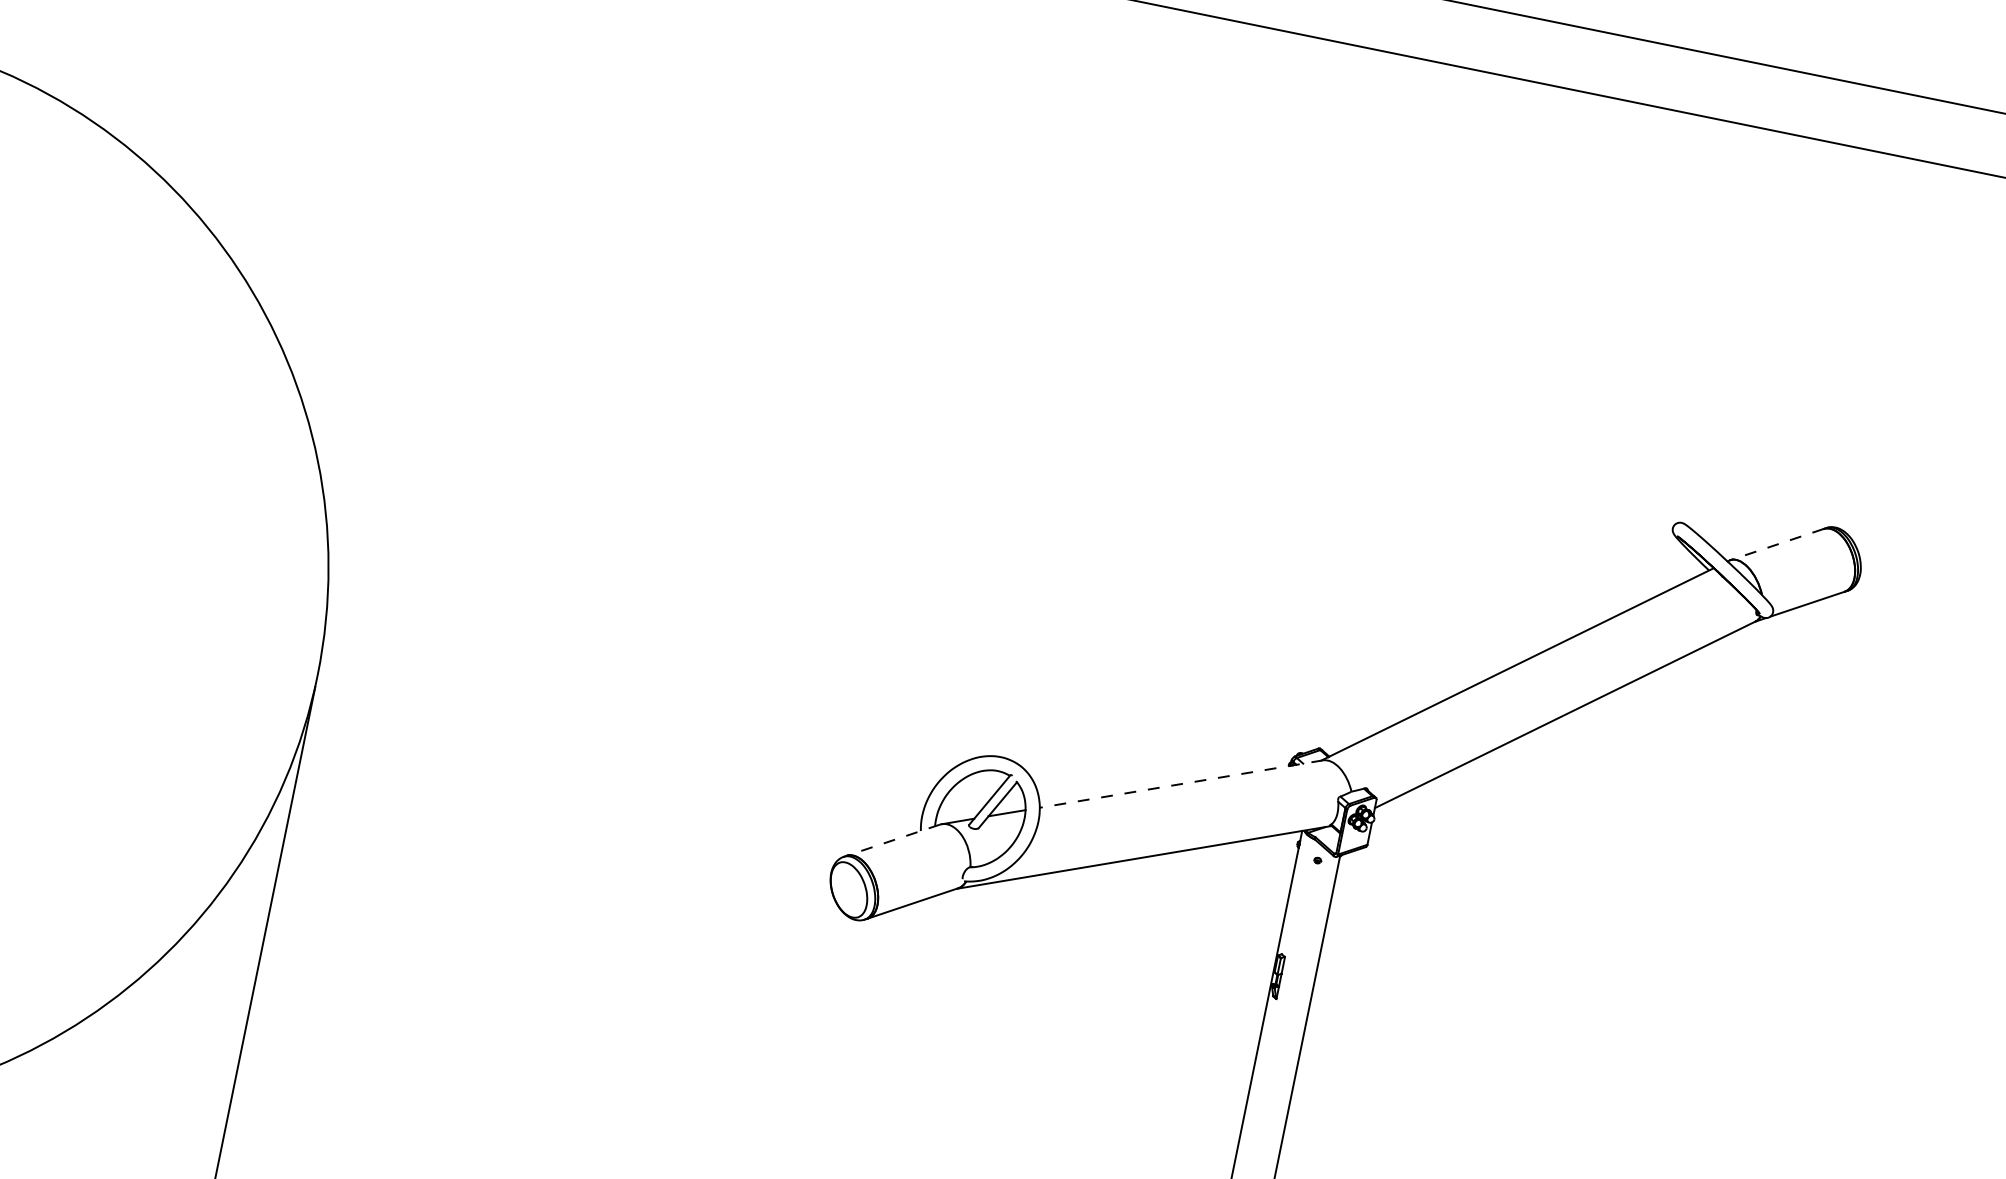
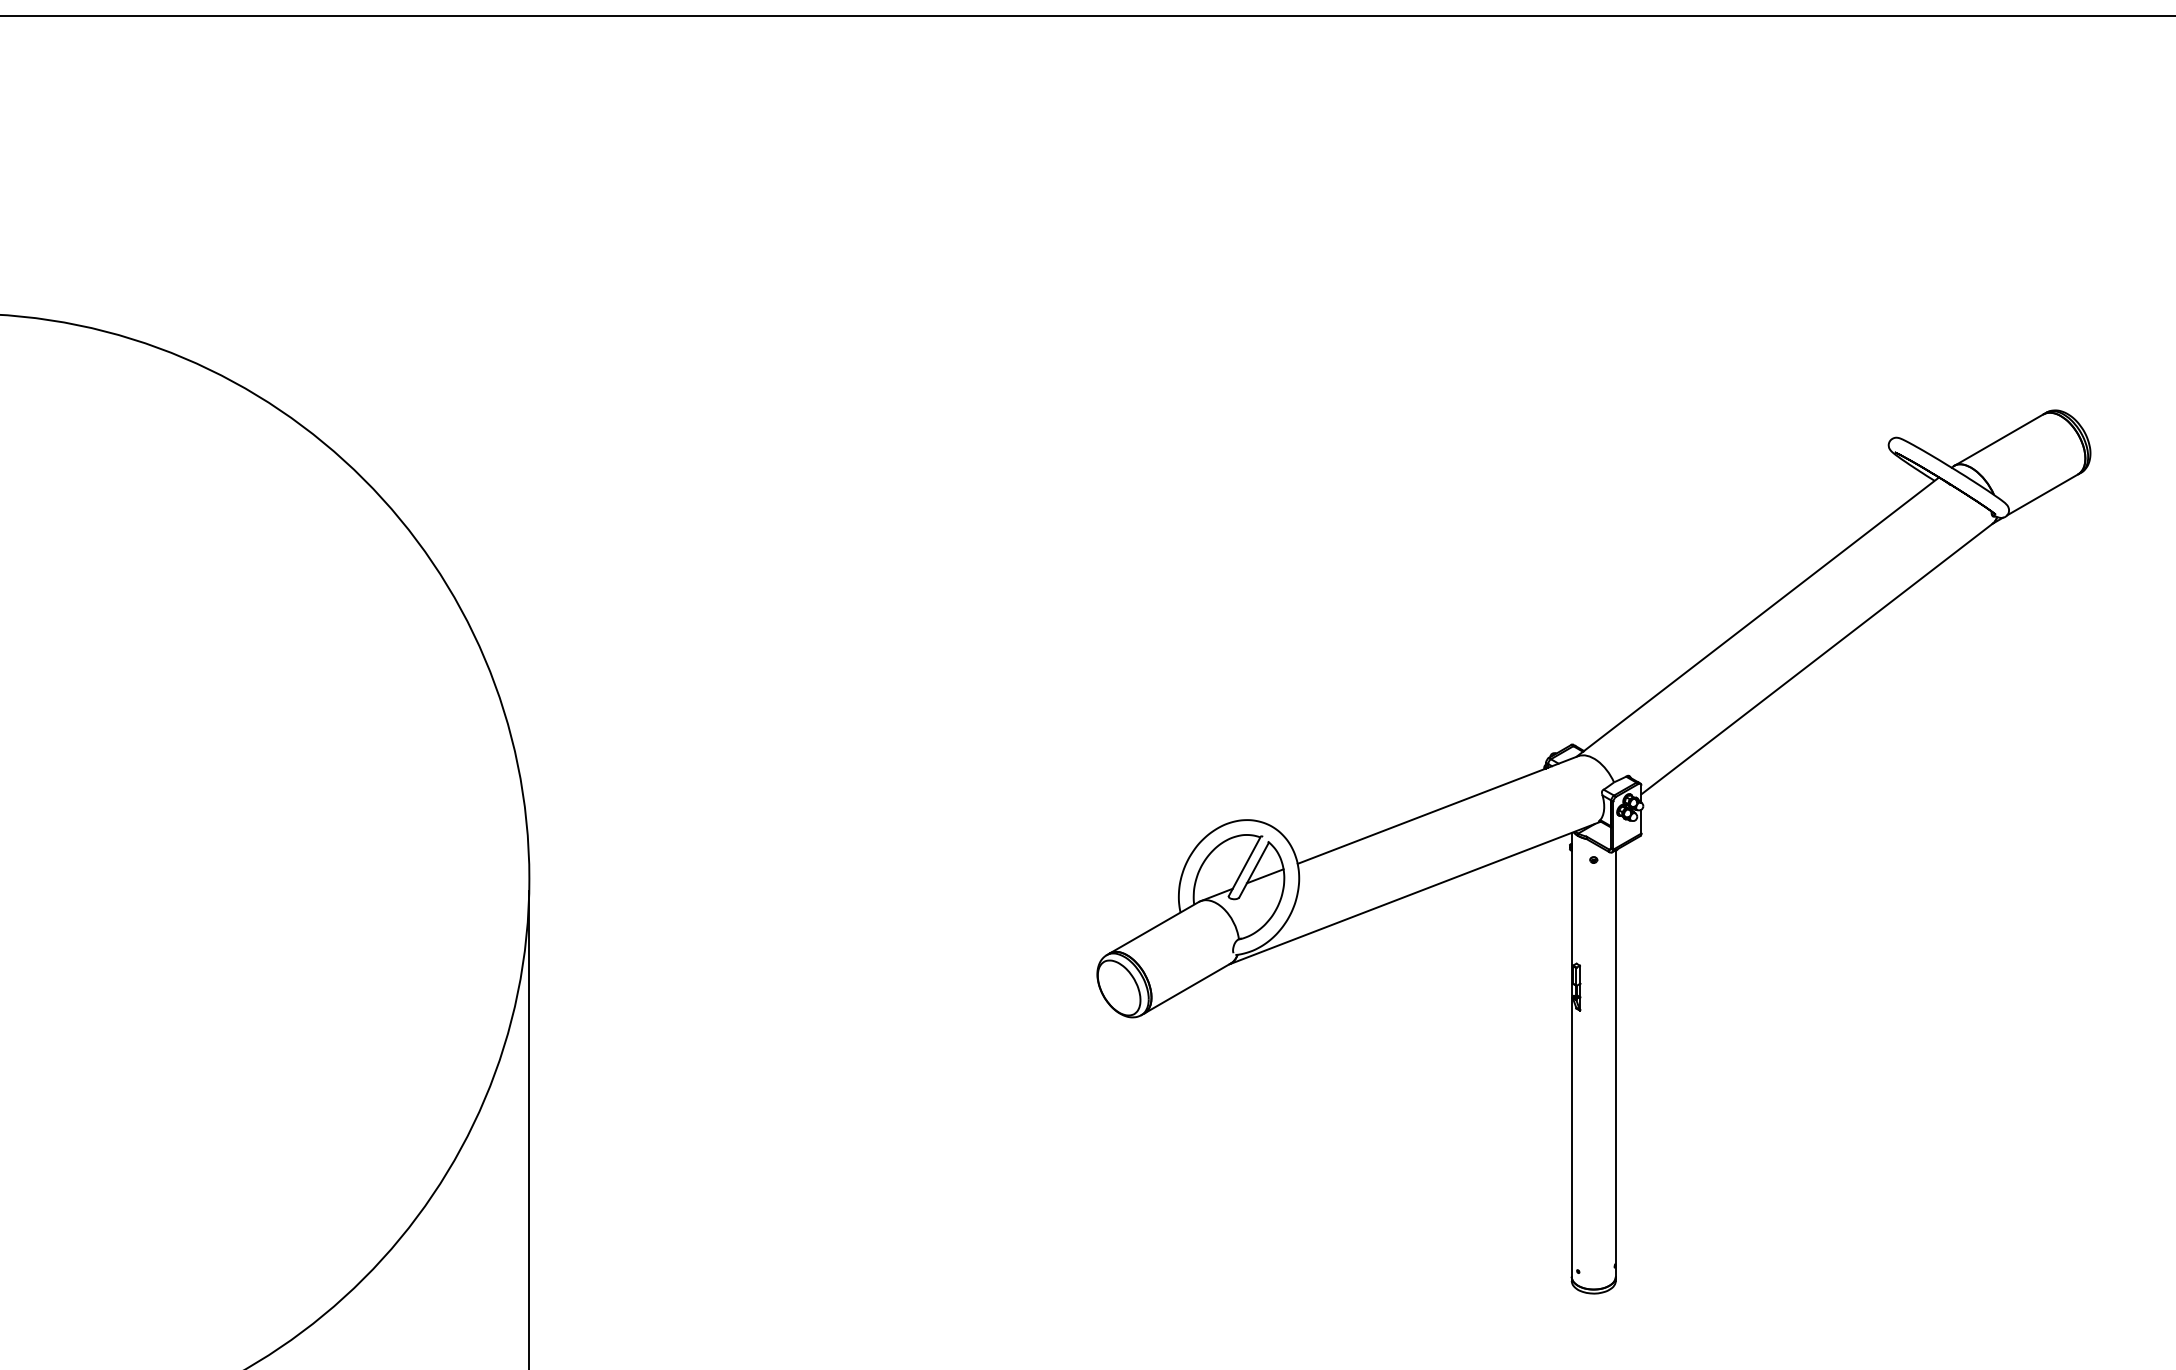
line: (1776, 544) -> (1998, 440), dashed -> solid
line: (1180, 784) -> (1437, 810), dashed -> solid
line: (892, 840) -> (1153, 928), dashed -> solid

